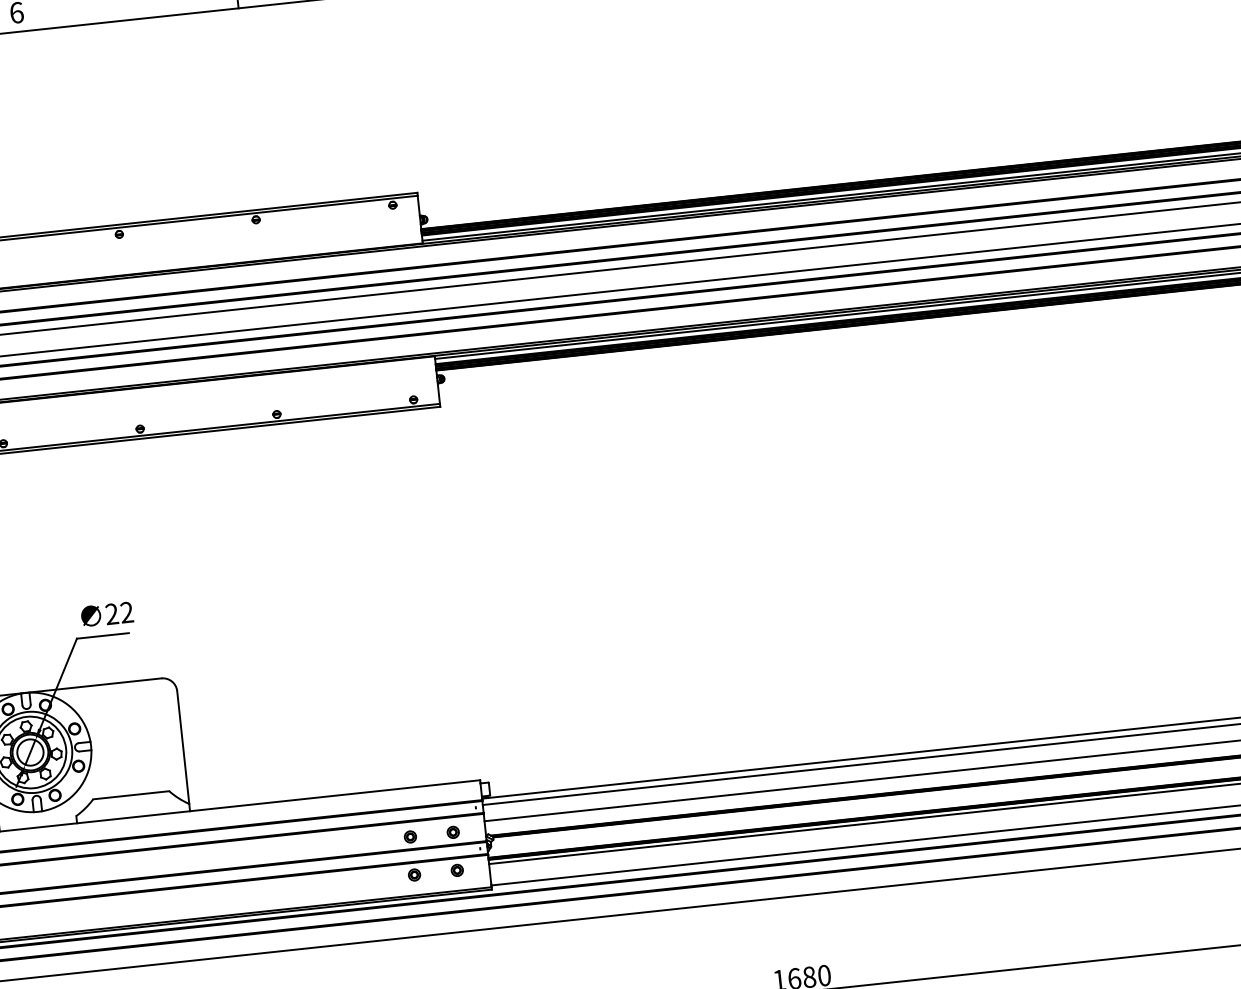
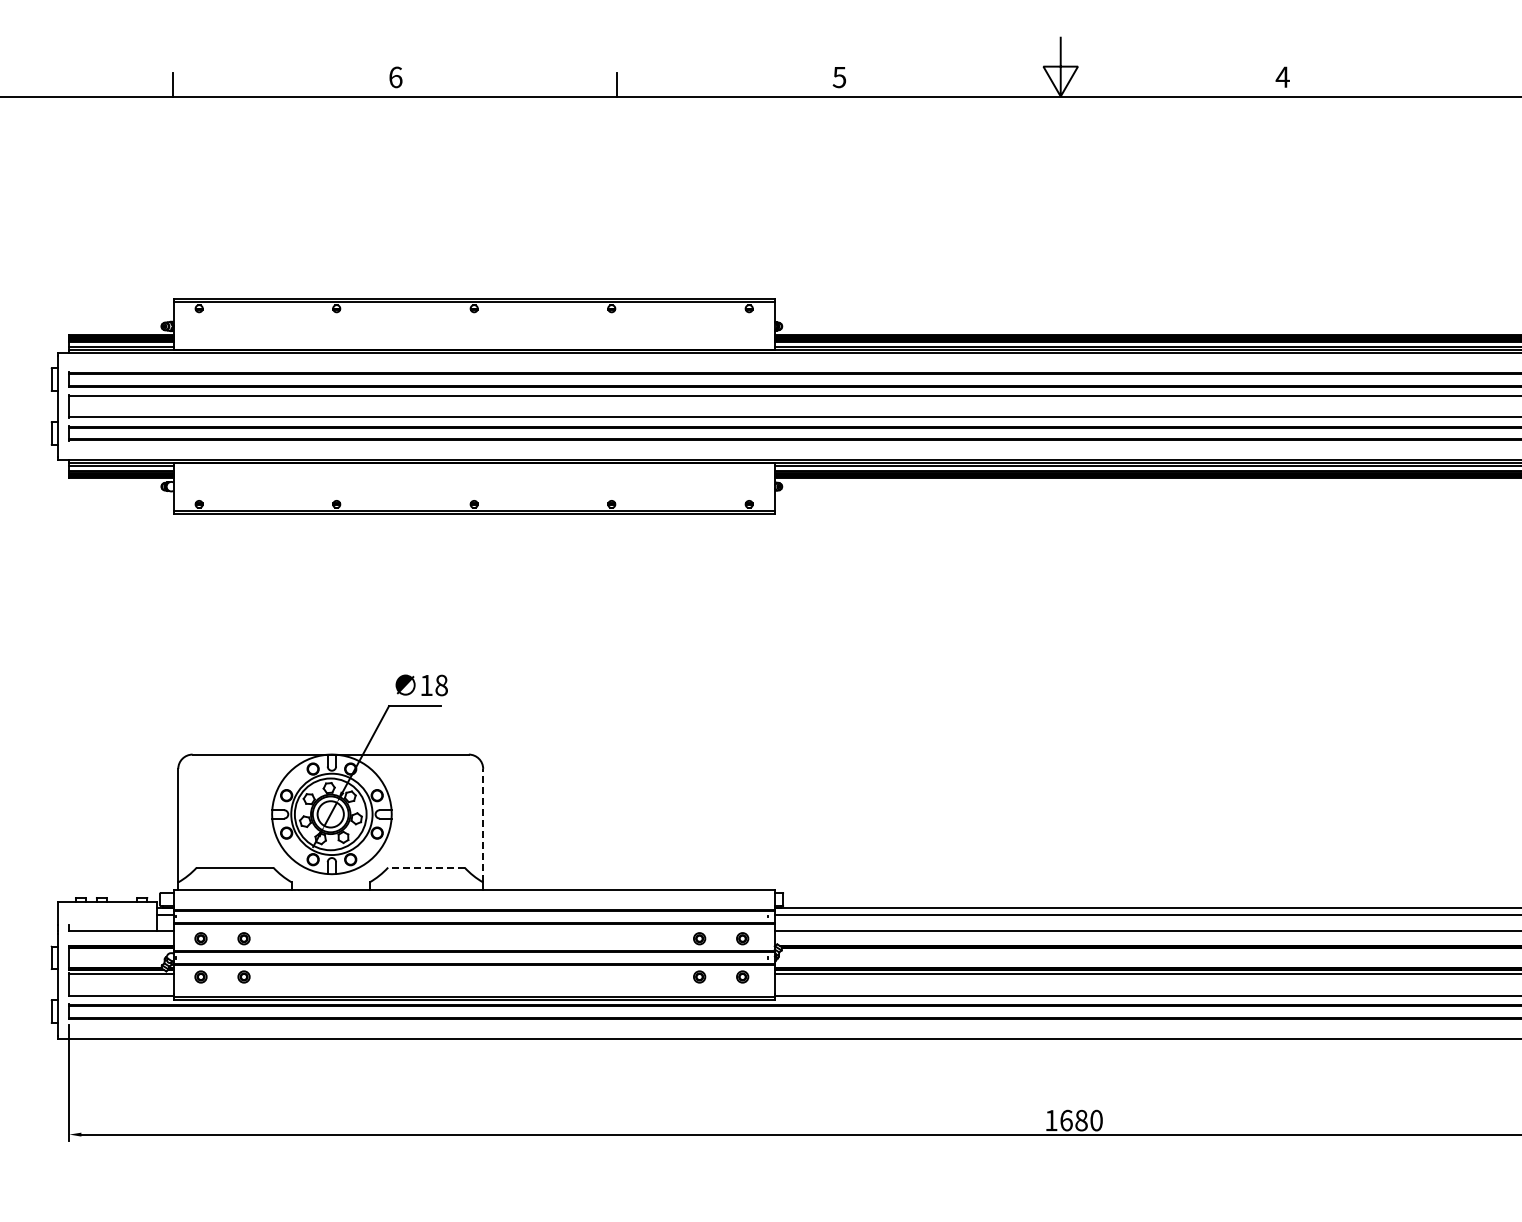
text: (118, 613) -> (433, 685), 22 -> 18
line: (183, 747) -> (483, 825), solid -> dashed
line: (130, 795) -> (425, 867), solid -> dashed

